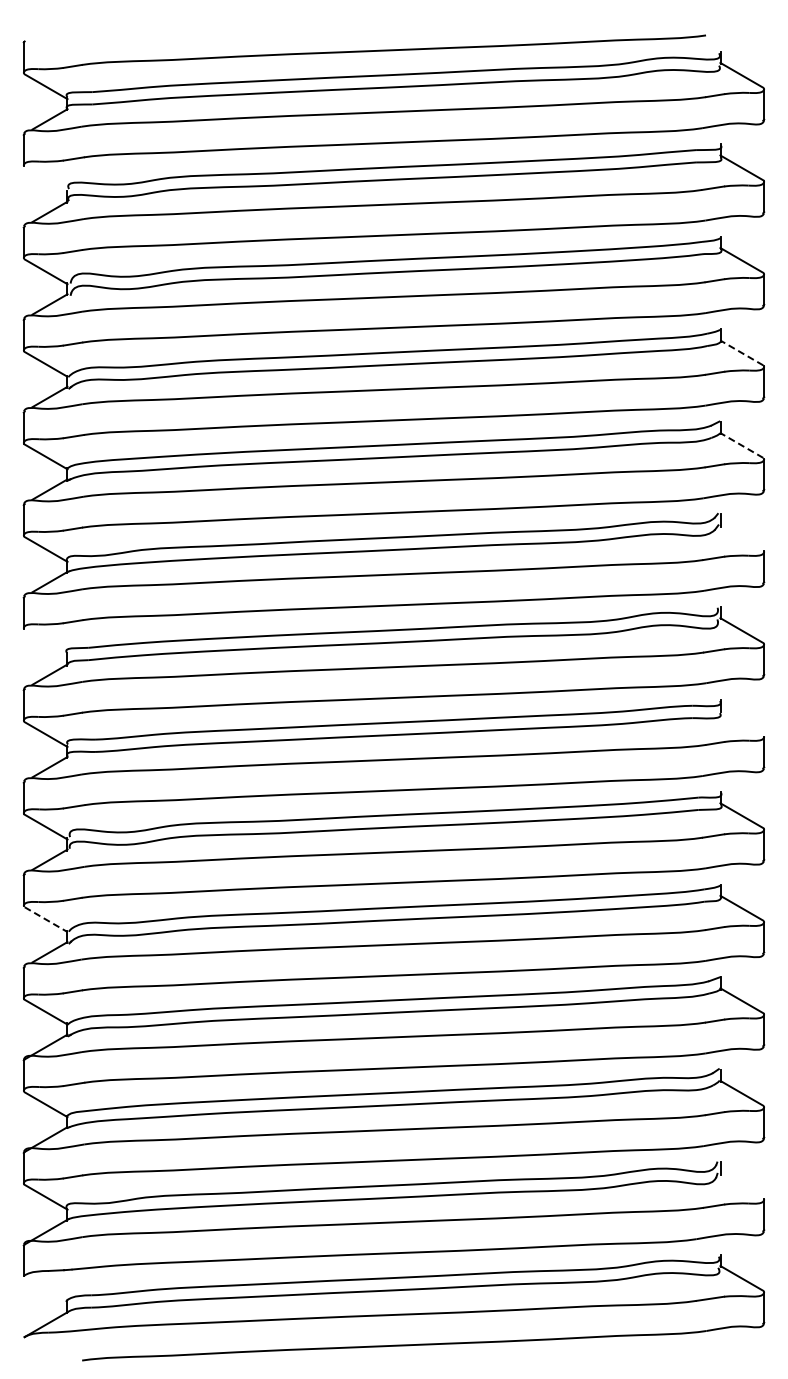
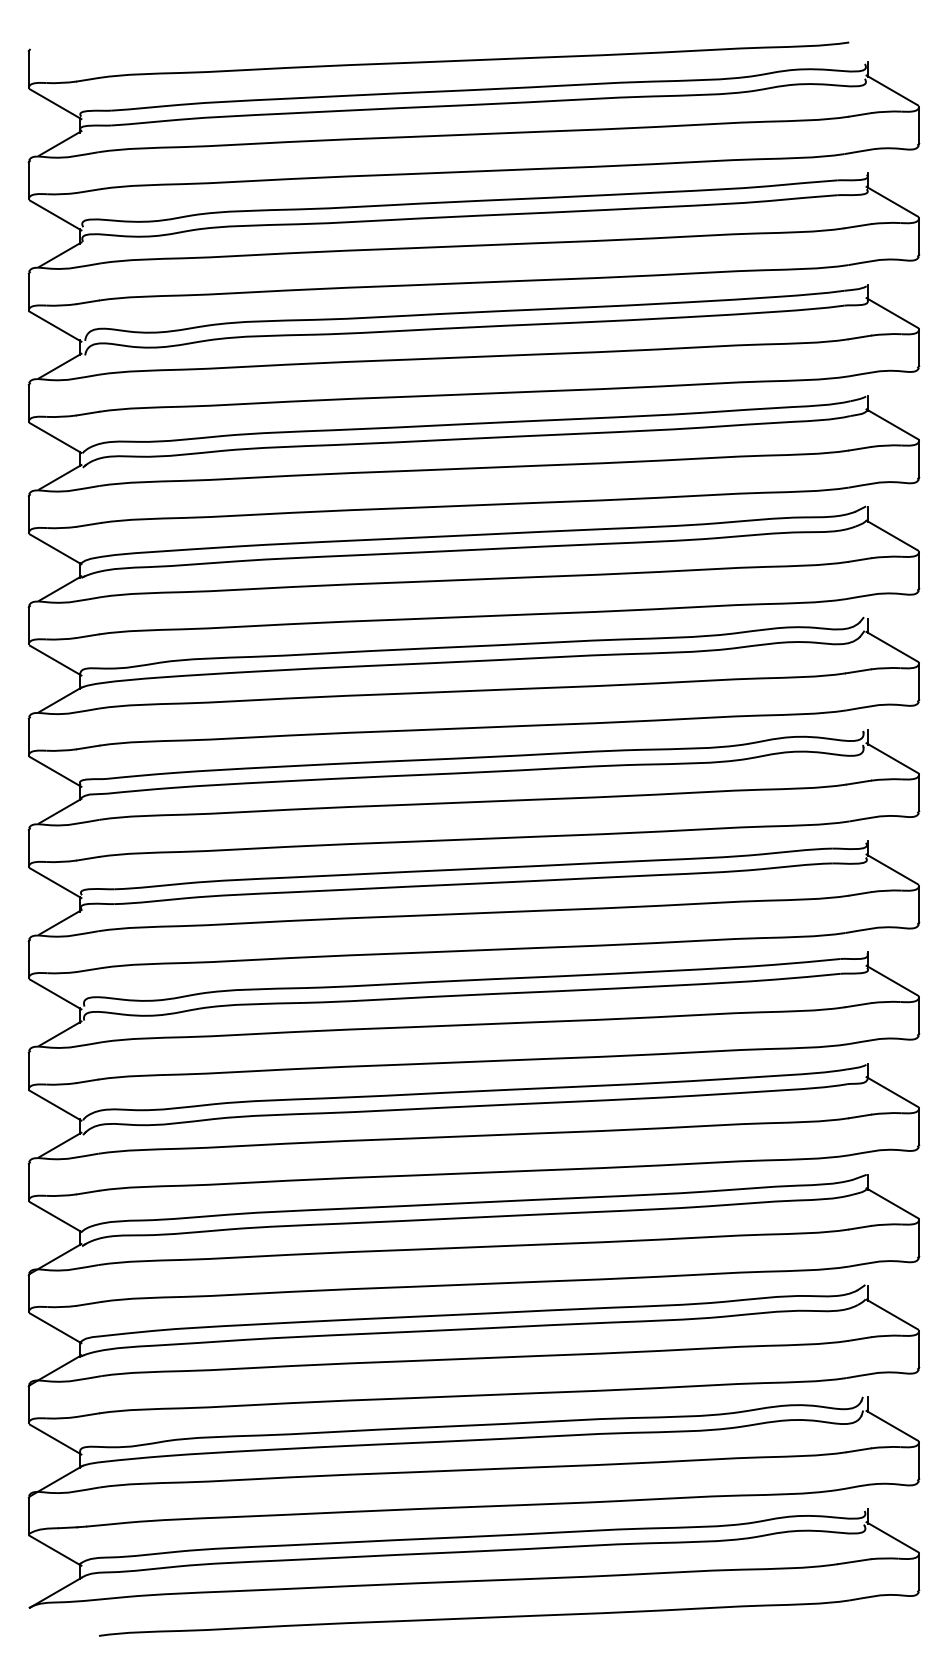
line: (45, 178) -> (54, 214), added
line: (741, 352) -> (891, 423), dashed -> solid
line: (741, 445) -> (891, 535), dashed -> solid
line: (741, 537) -> (891, 646), added
line: (45, 641) -> (54, 771), added
line: (741, 722) -> (891, 868), added
line: (46, 919) -> (56, 1105), dashed -> solid
line: (741, 1185) -> (891, 1425), added
line: (45, 1289) -> (54, 1550), added

